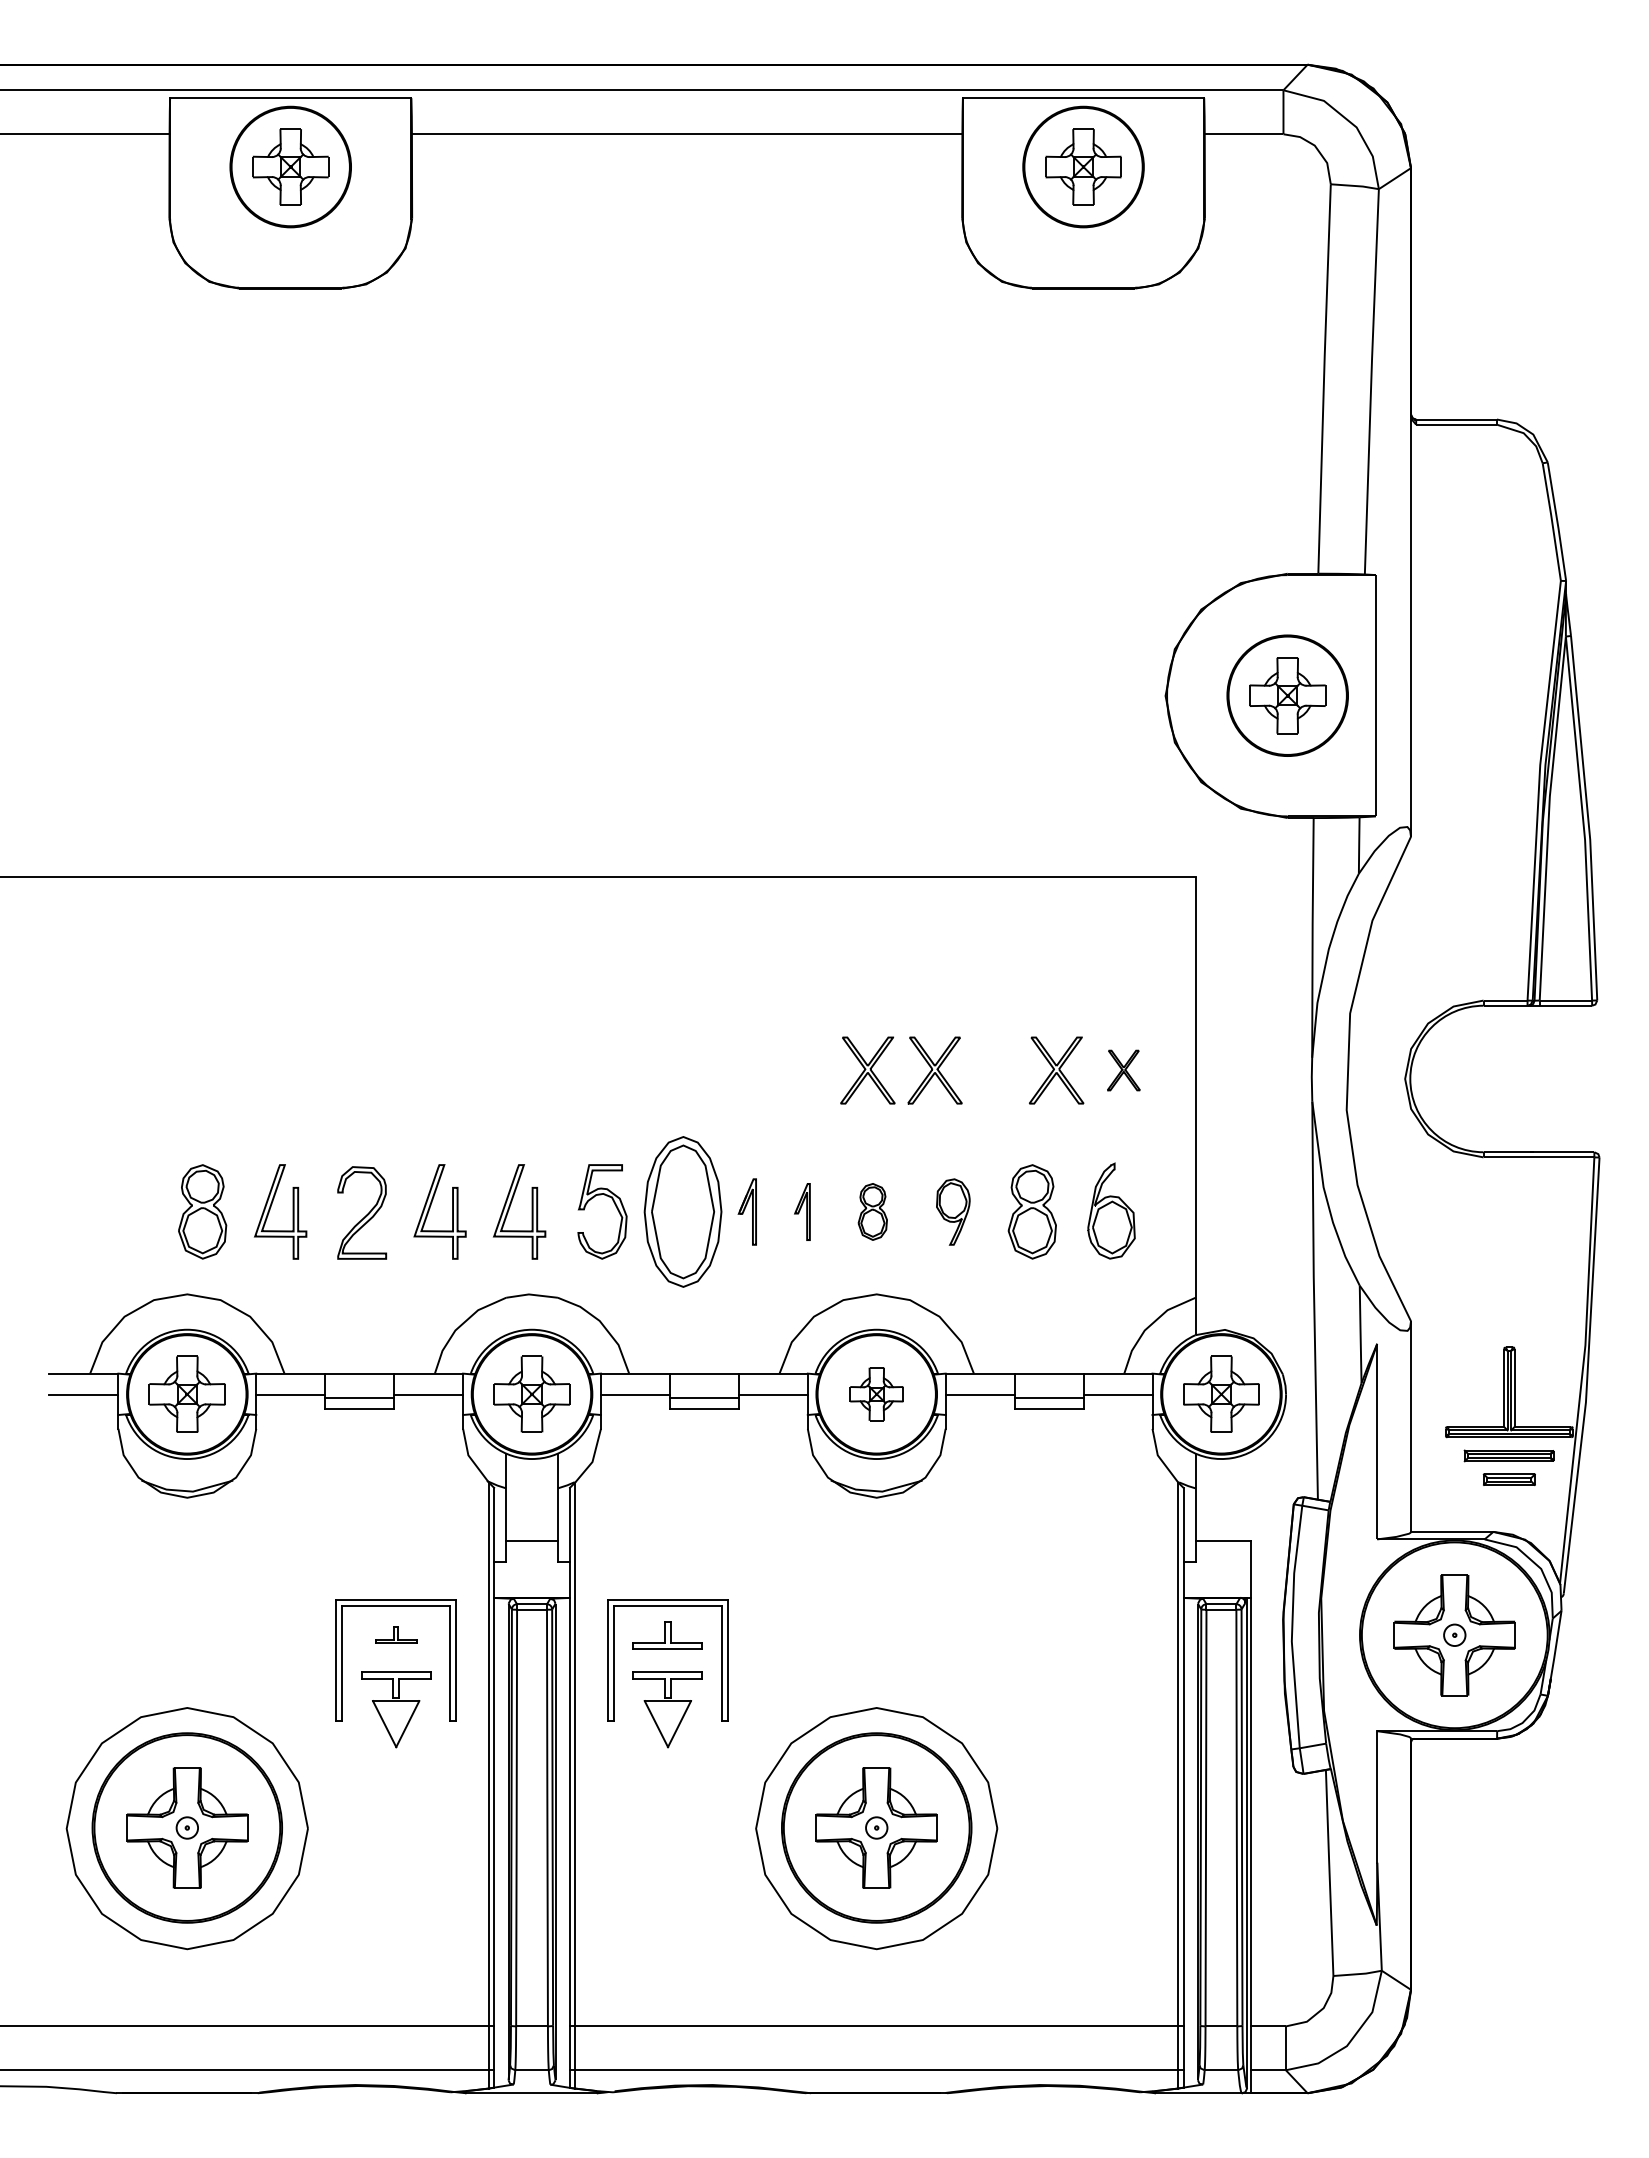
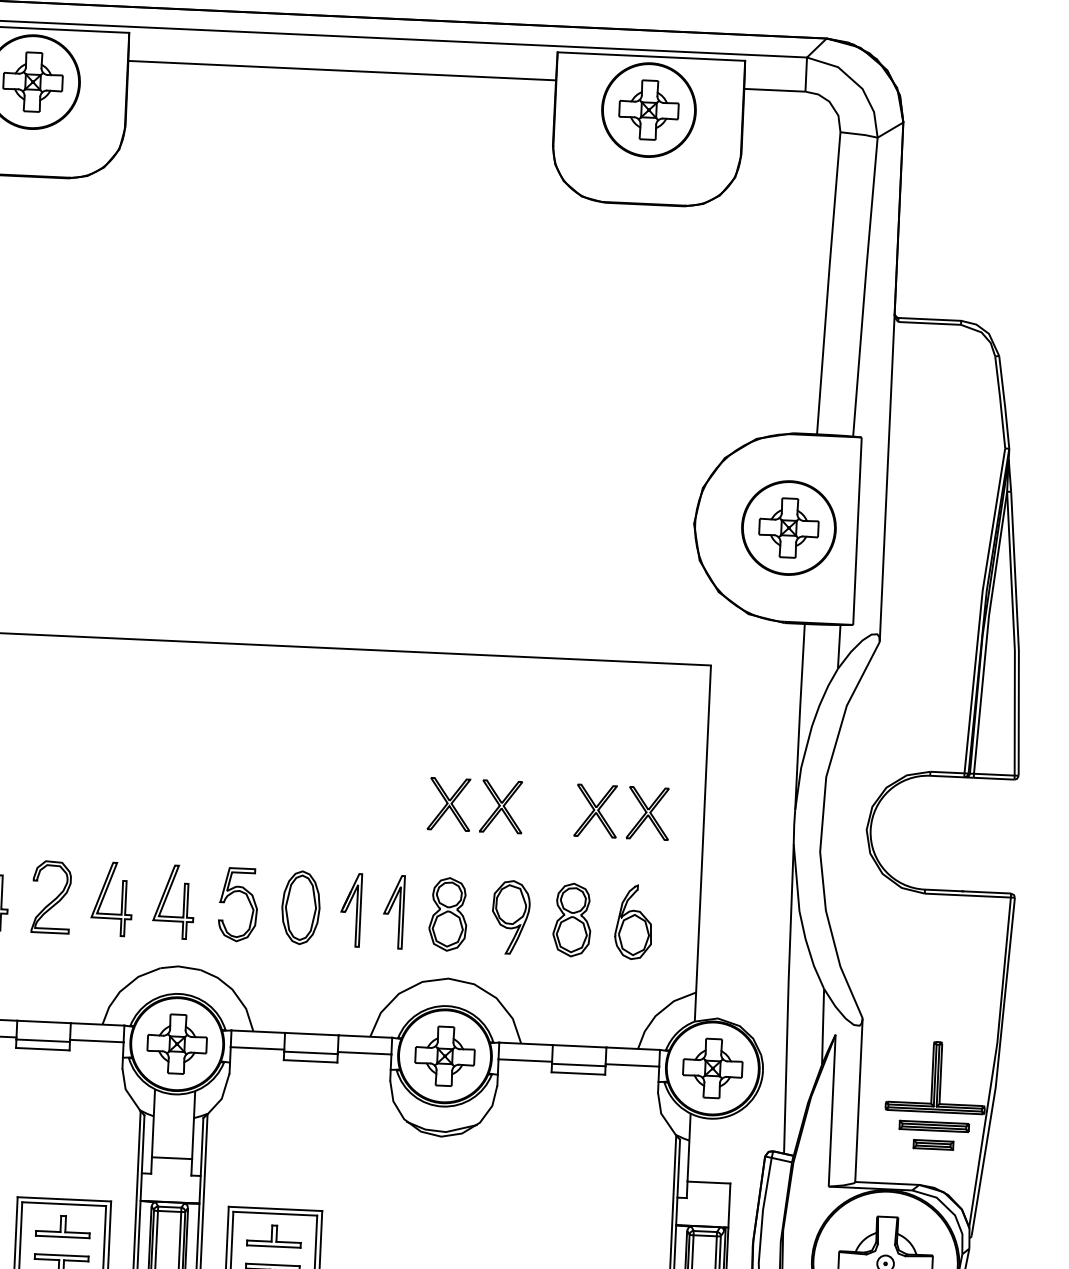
part: (1123, 1070) -> (648, 813), size x1.67
part: (682, 1211) -> (300, 907), size x0.62
part: (747, 1211) -> (351, 909), size x1.43
part: (802, 1211) -> (393, 911), size x1.67
part: (872, 1211) -> (448, 914), size x1.67
part: (953, 1211) -> (511, 916), size x1.43
part: (876, 1393) -> (444, 1055), size x1.43
part: (396, 1635) -> (63, 1226), size x1.67

